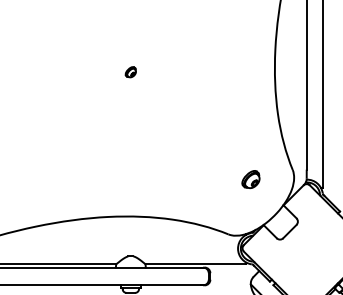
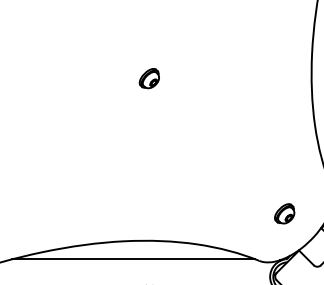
part: (130, 71) -> (149, 77), size x1.67
part: (250, 179) -> (284, 213), moved
line: (116, 232) -> (133, 258), added

